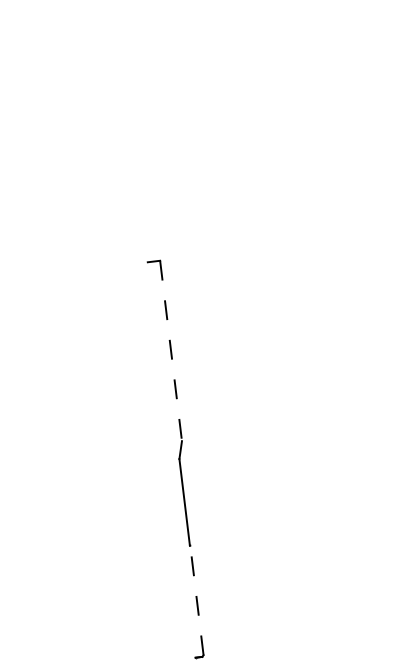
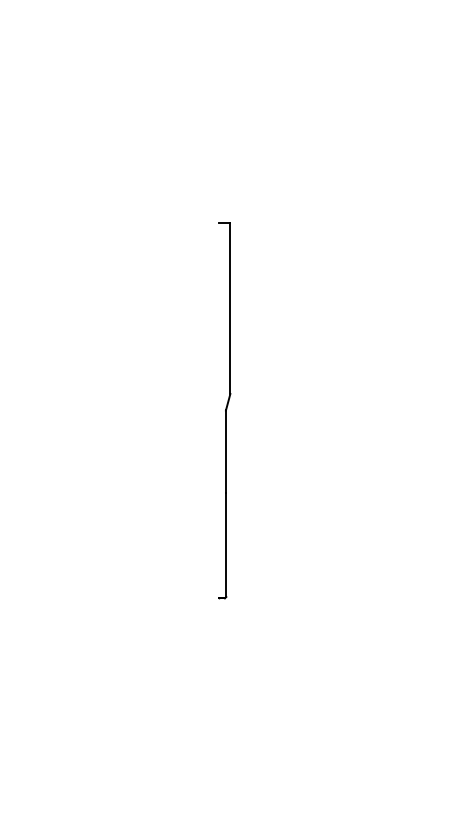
line: (171, 351) -> (230, 308), dashed -> solid
line: (197, 600) -> (226, 544), dashed -> solid

